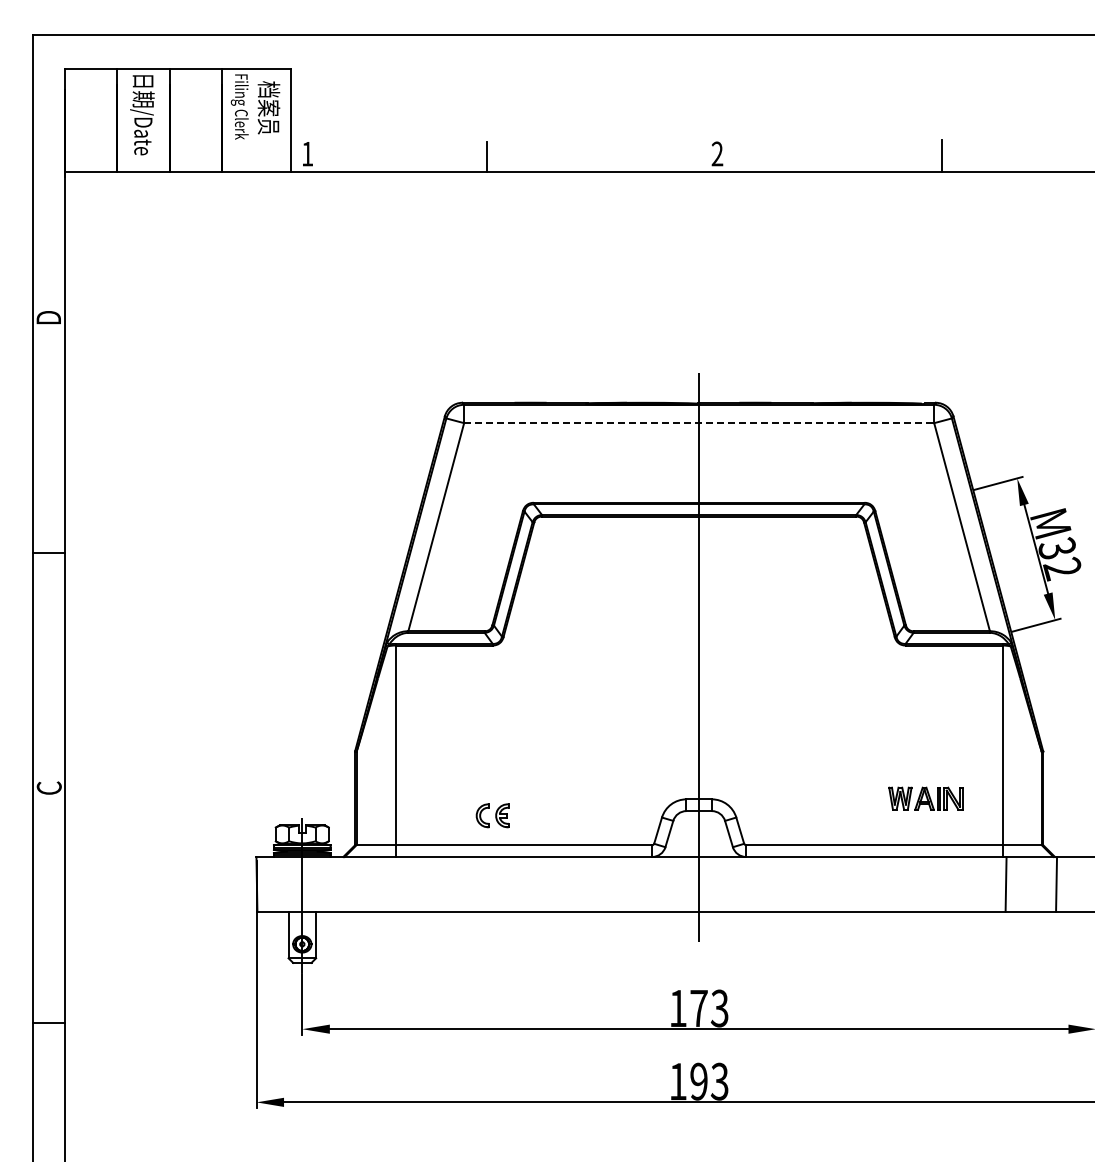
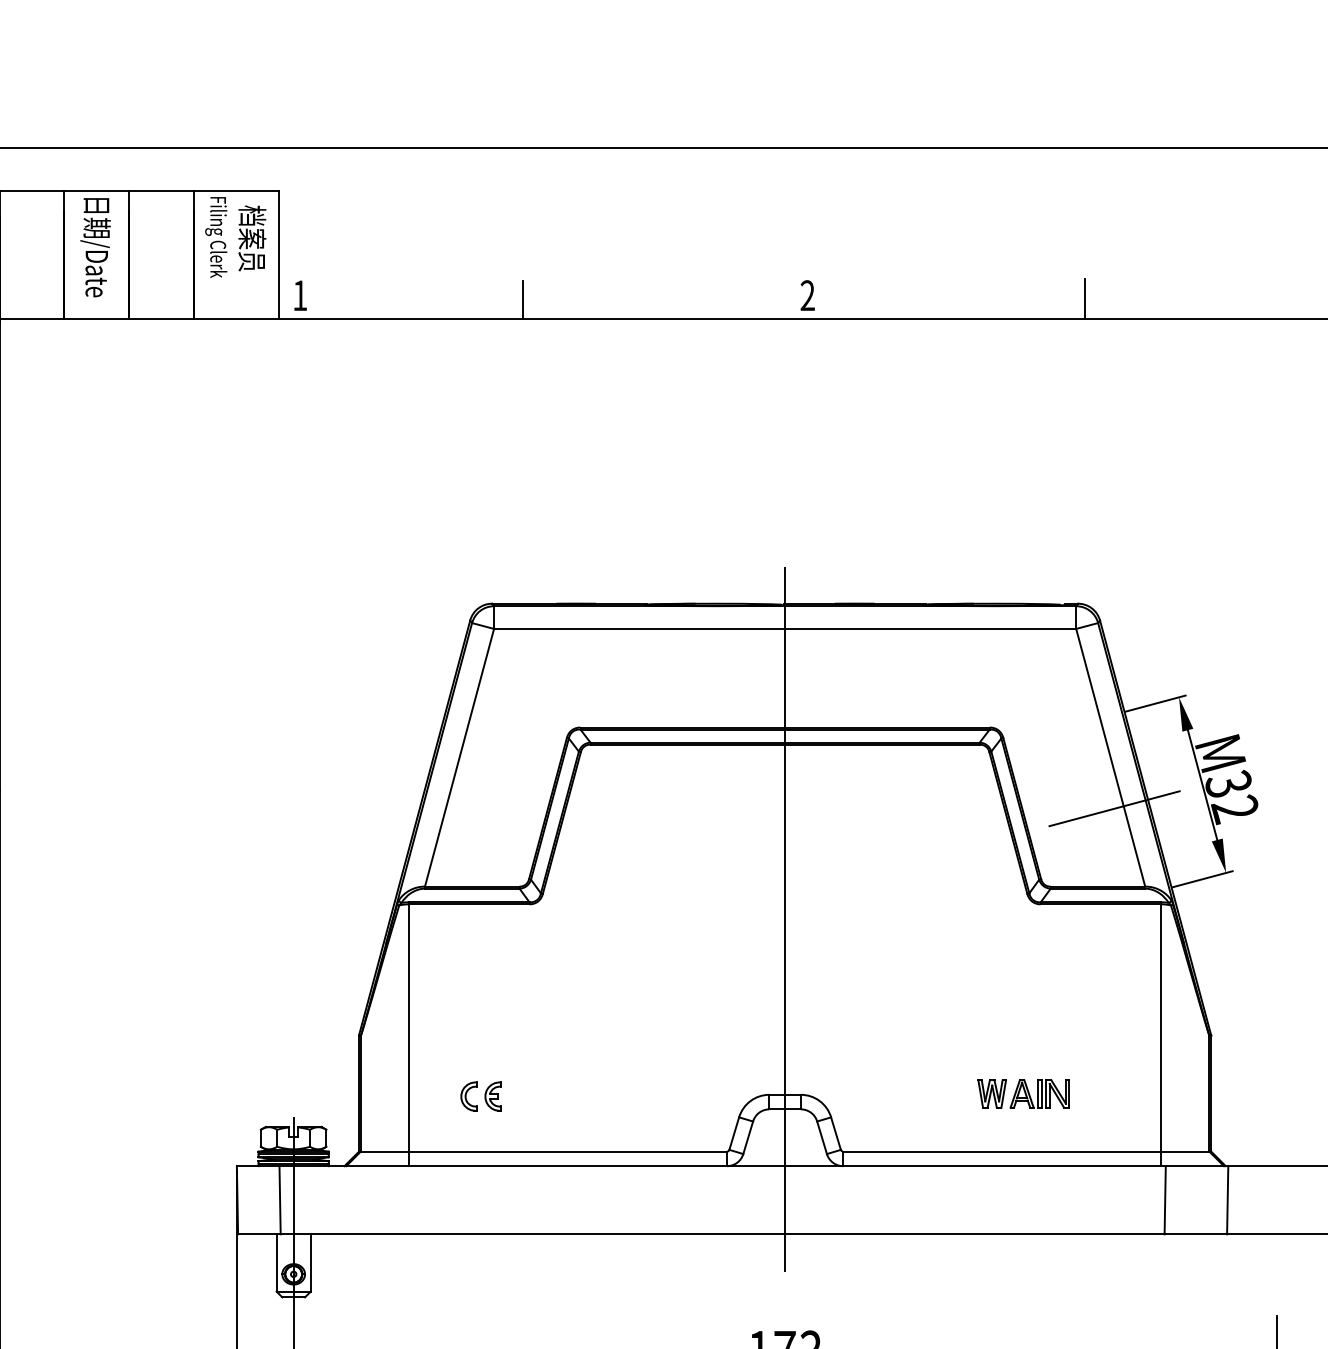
line: (699, 423) -> (785, 629), dashed -> solid
line: (964, 568) -> (1113, 808), added
part: (925, 798) -> (1023, 1093), moved
part: (492, 815) -> (480, 1096), moved
line: (290, 884) -> (279, 1200), added

